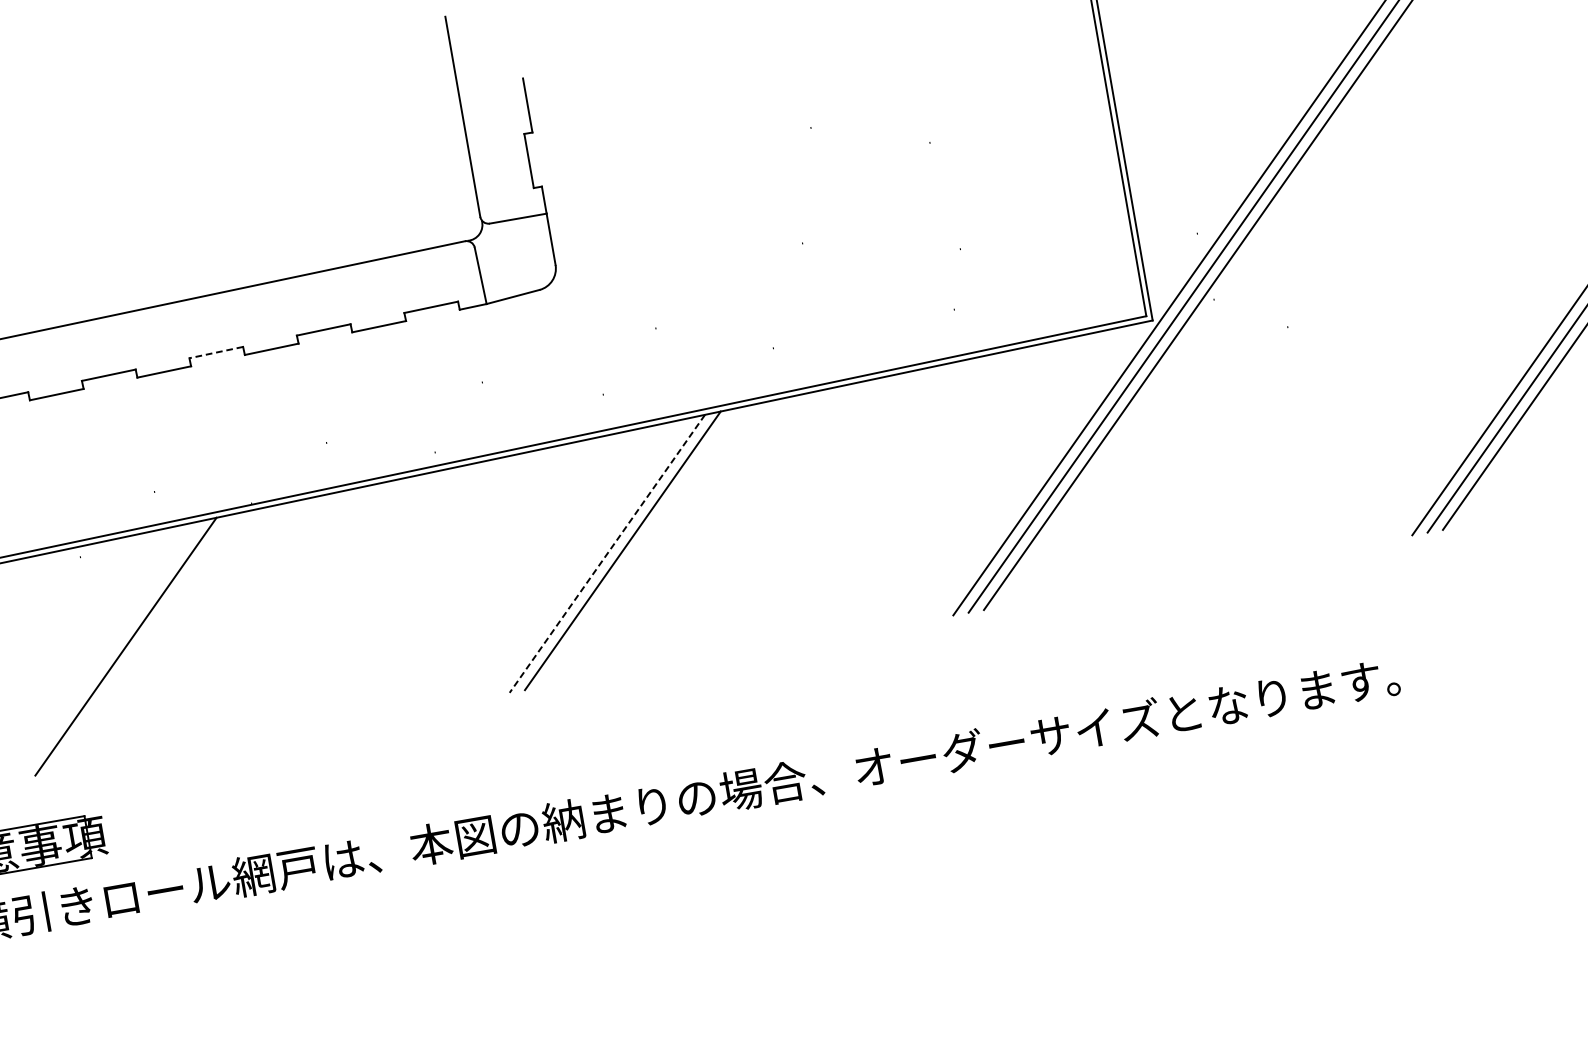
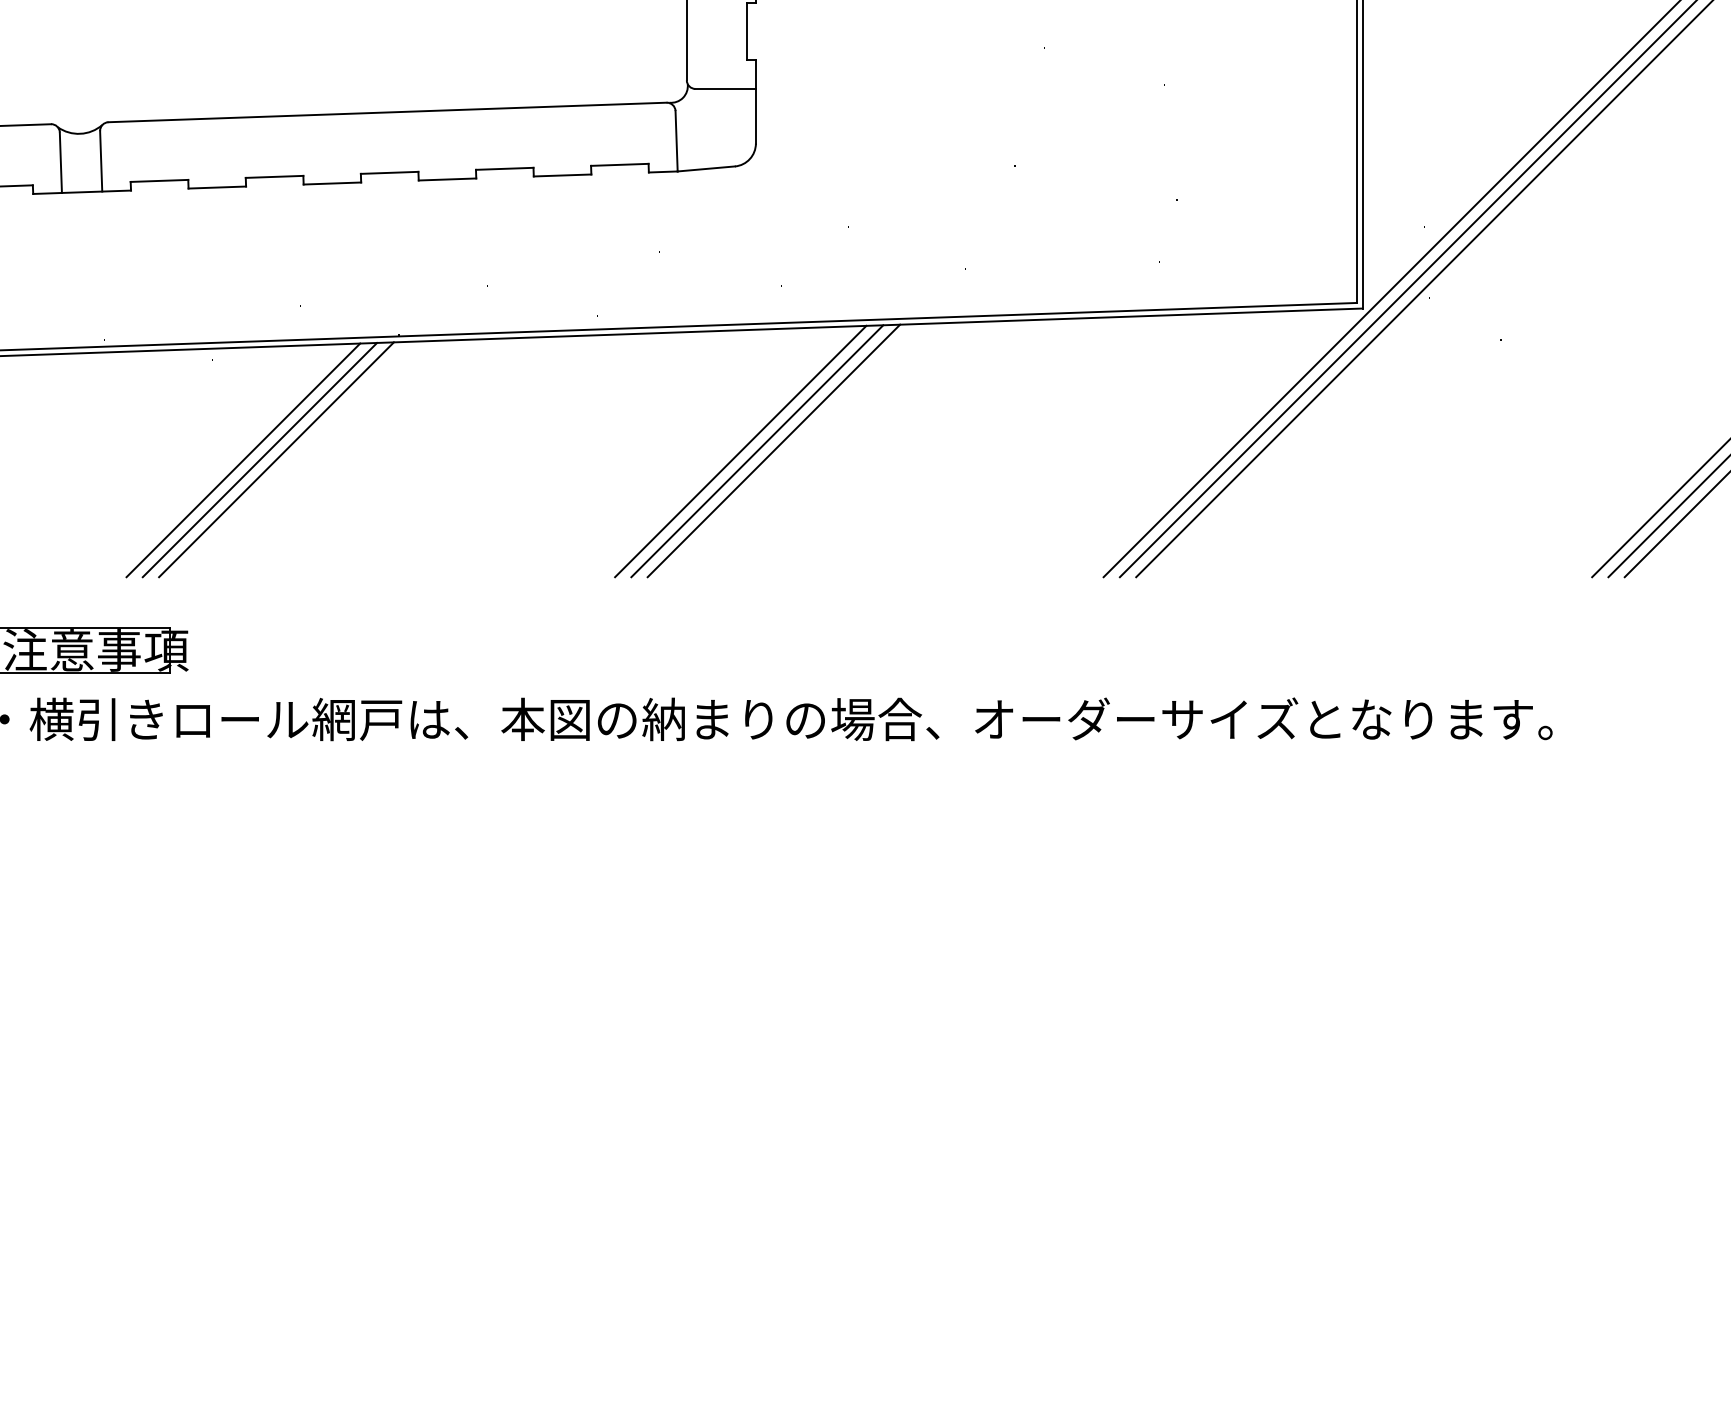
line: (216, 352) -> (389, 172), dashed -> solid
line: (606, 554) -> (756, 451), dashed -> solid
line: (591, 556) -> (740, 451), added
line: (156, 640) -> (276, 459), added
line: (141, 643) -> (259, 459), added

